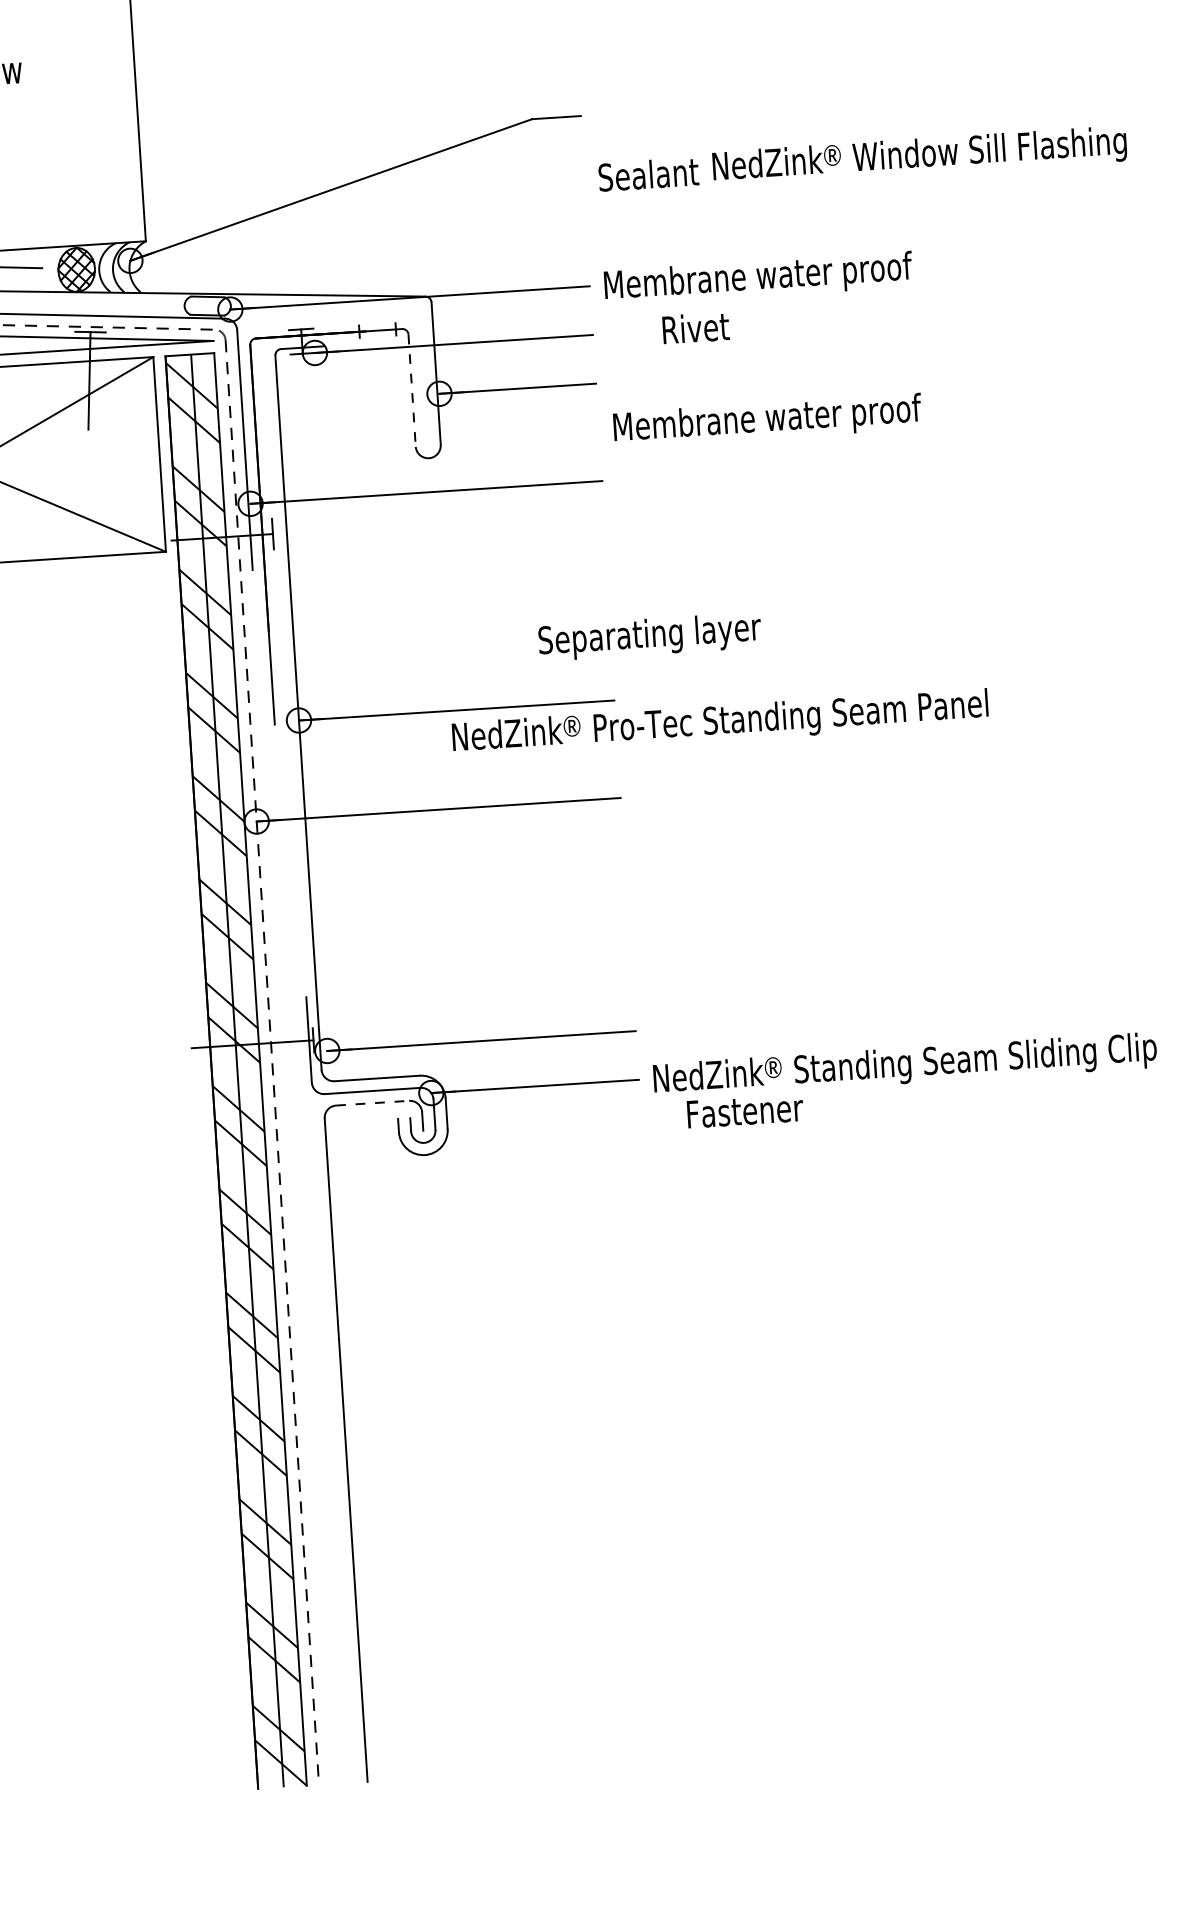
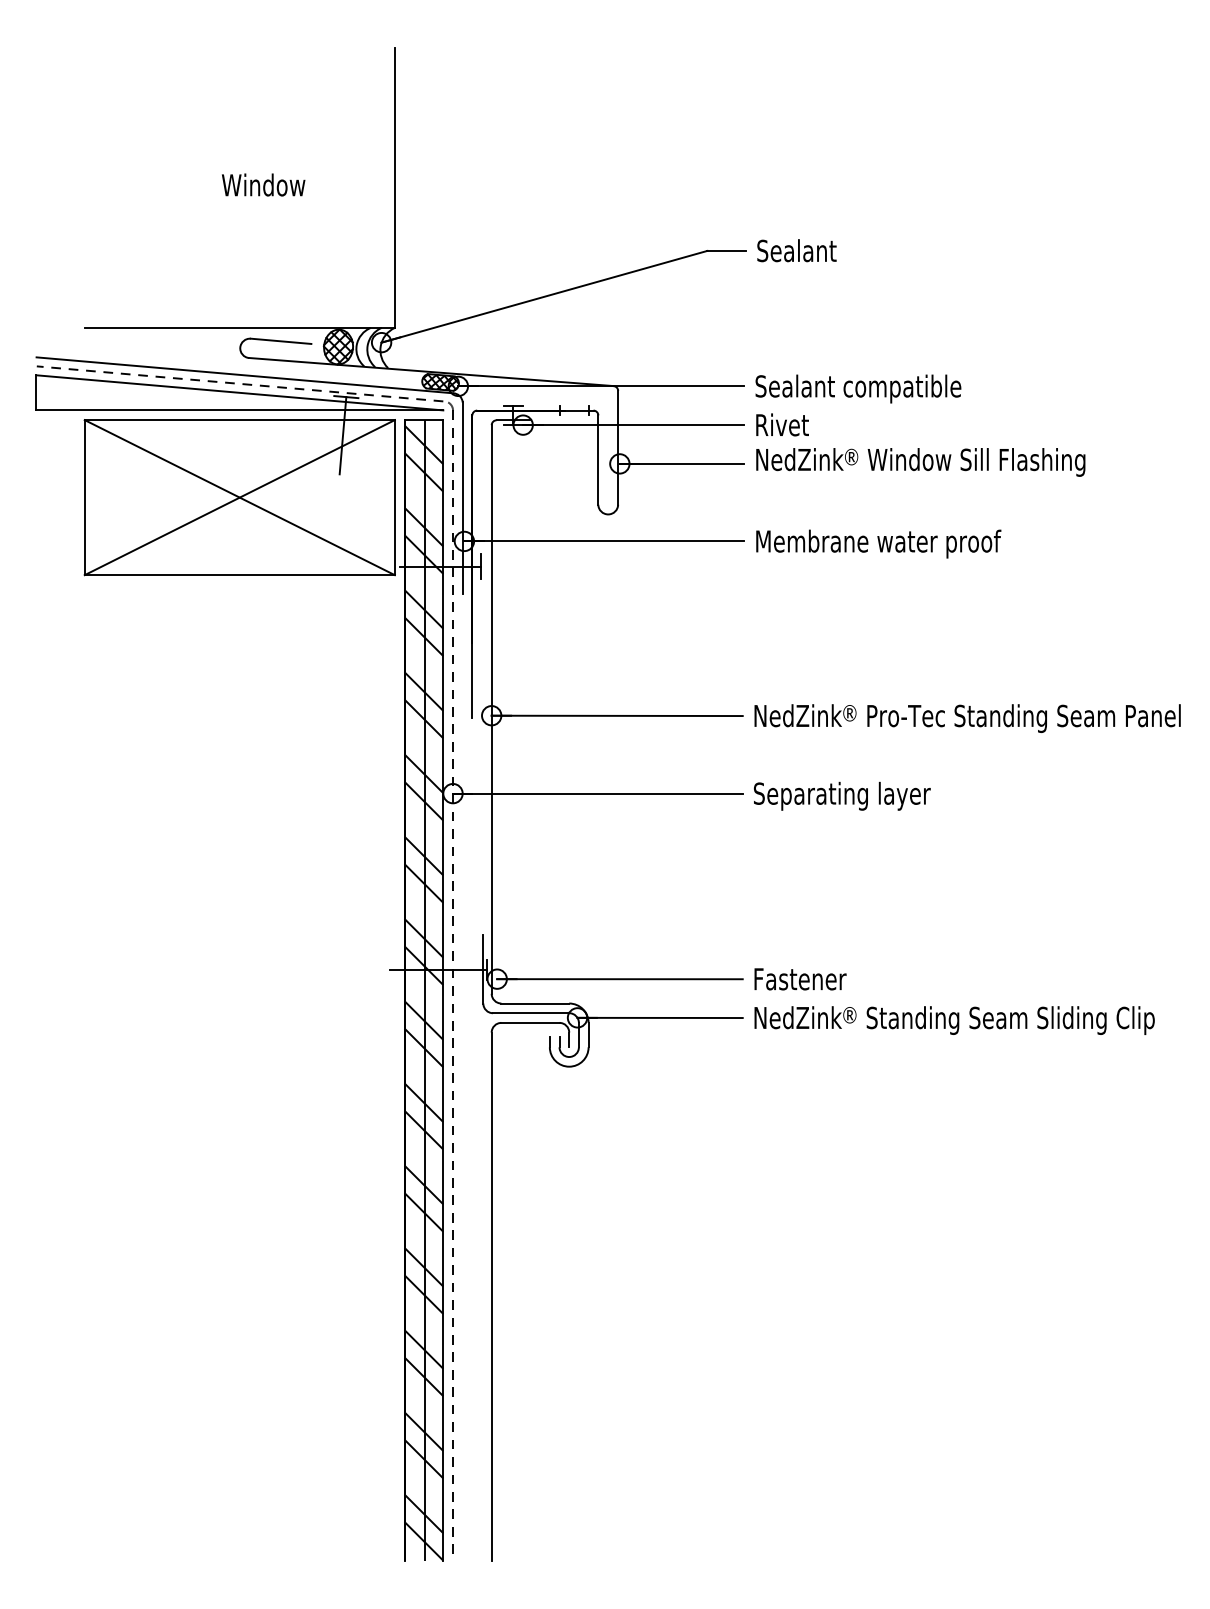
text: (919, 156) -> (920, 462), moved
text: (648, 174) -> (796, 250), moved
text: (758, 278) -> (878, 388), Membrane water proof -> Sealant compatible
hatch: (207, 306) -> (440, 382), added
text: (695, 327) -> (782, 424), moved
line: (412, 391) -> (598, 460), dashed -> solid
text: (767, 420) -> (878, 543), moved
text: (650, 635) -> (842, 795), moved
text: (720, 723) -> (967, 718), moved
line: (372, 1102) -> (530, 1022), dashed -> solid
text: (745, 1111) -> (800, 979), moved

